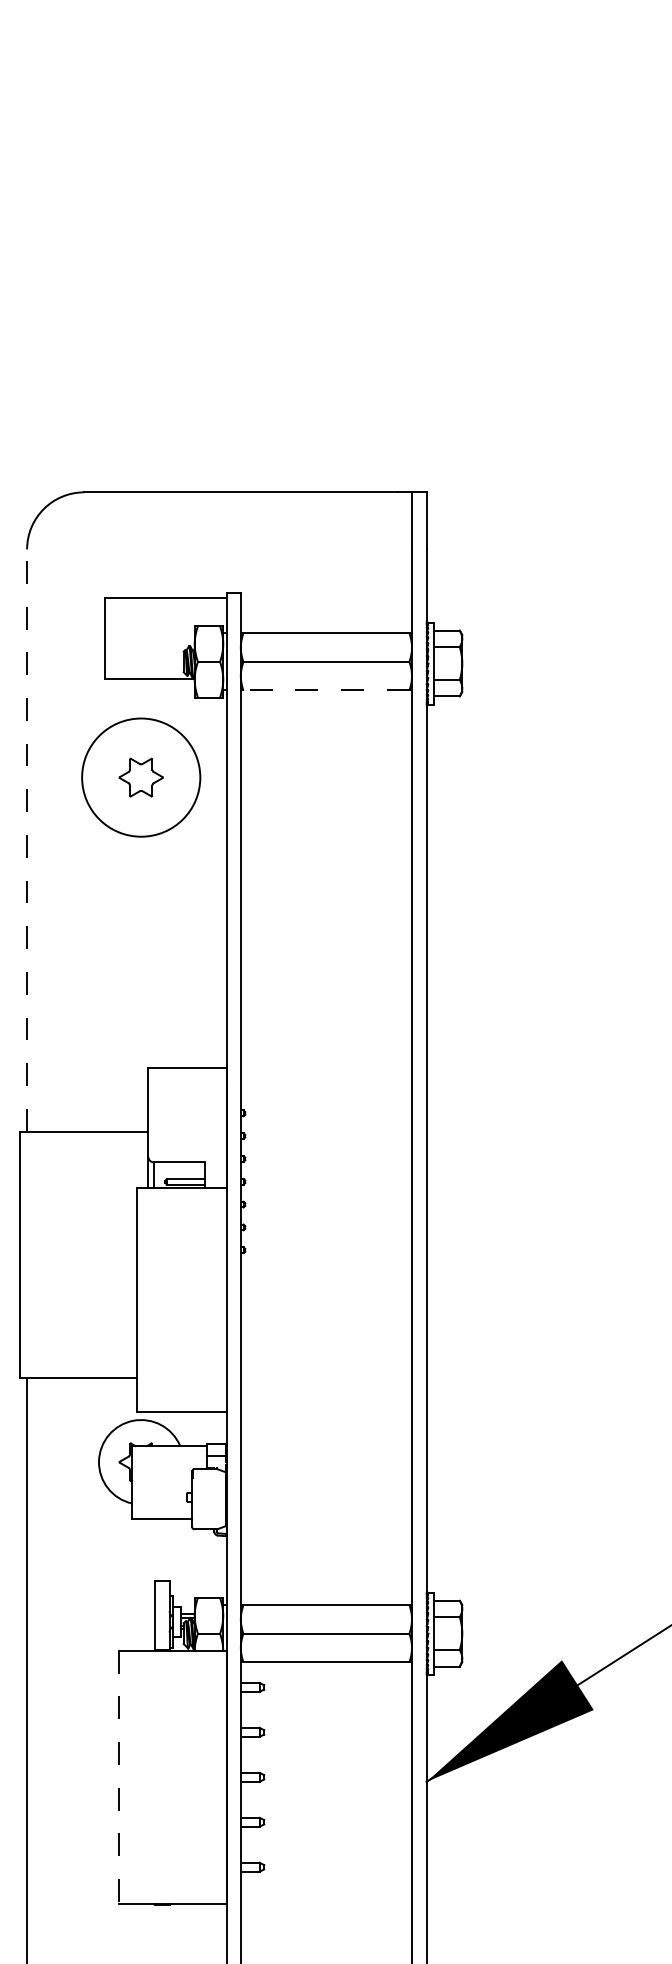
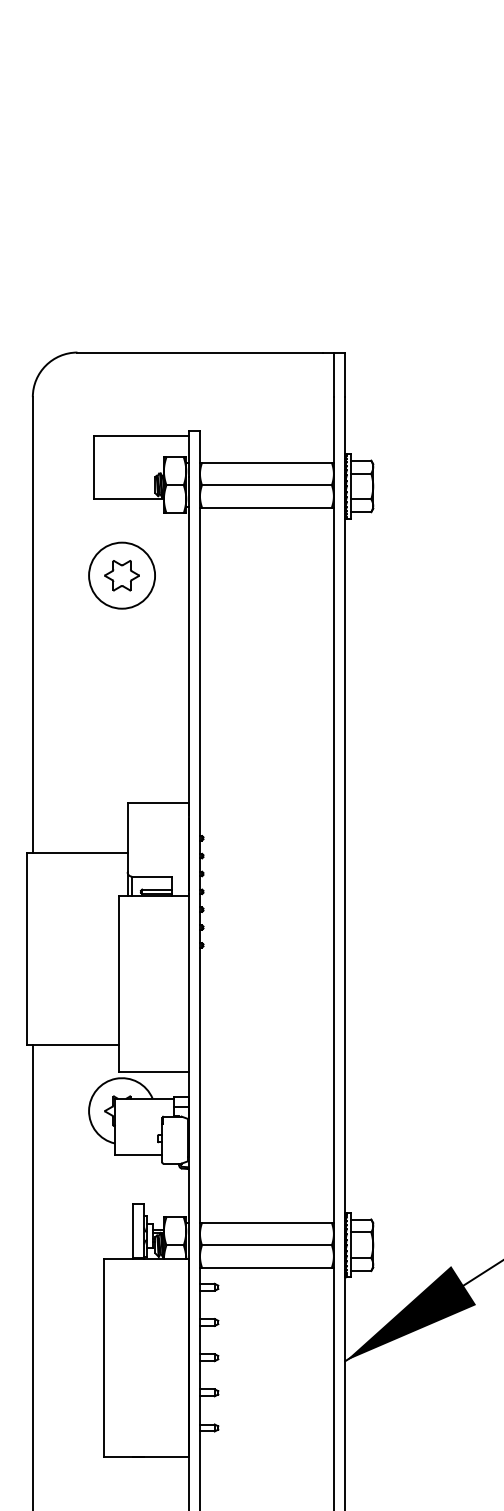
line: (325, 690) -> (266, 507), dashed -> solid
circle: (141, 777) -> (122, 575), size x0.71
line: (27, 840) -> (33, 624), dashed -> solid
line: (118, 1777) -> (104, 1357), dashed -> solid

